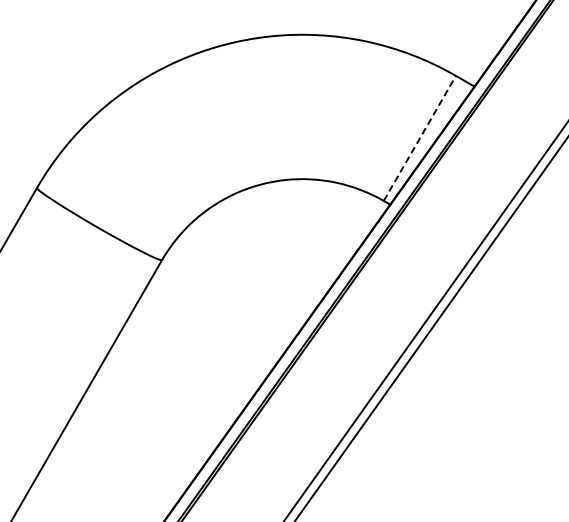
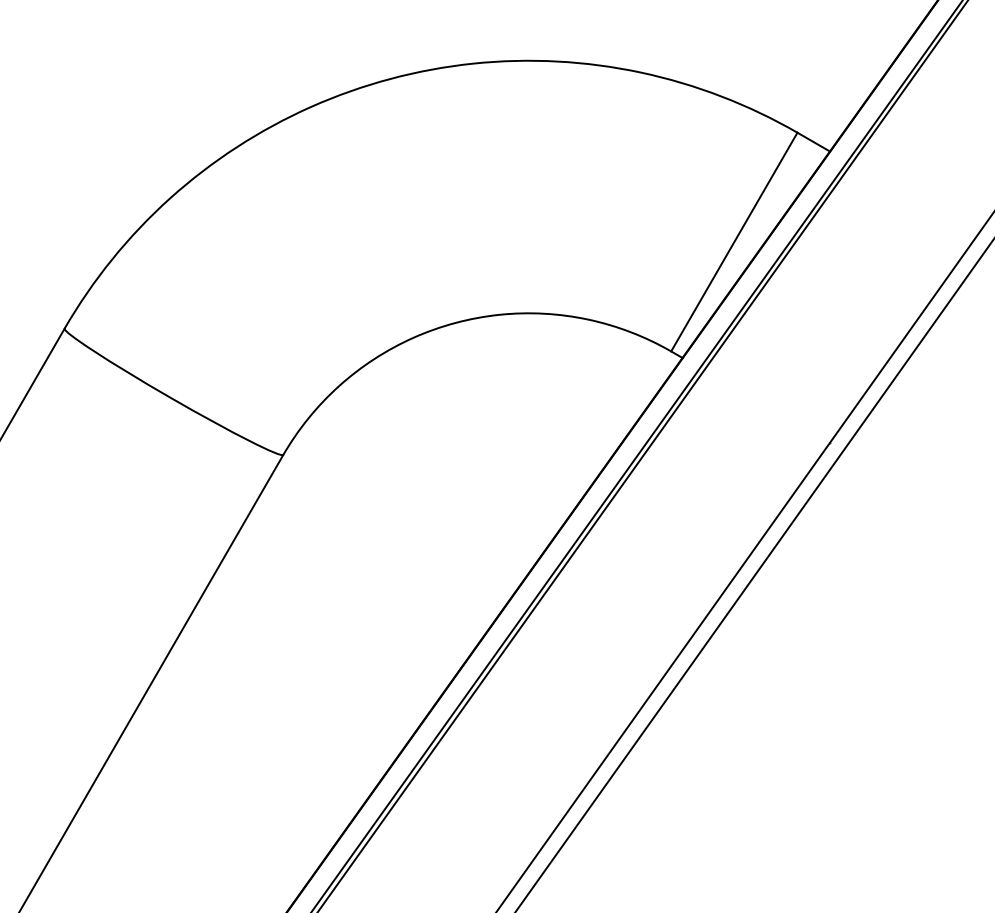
line: (420, 137) -> (735, 240), dashed -> solid

